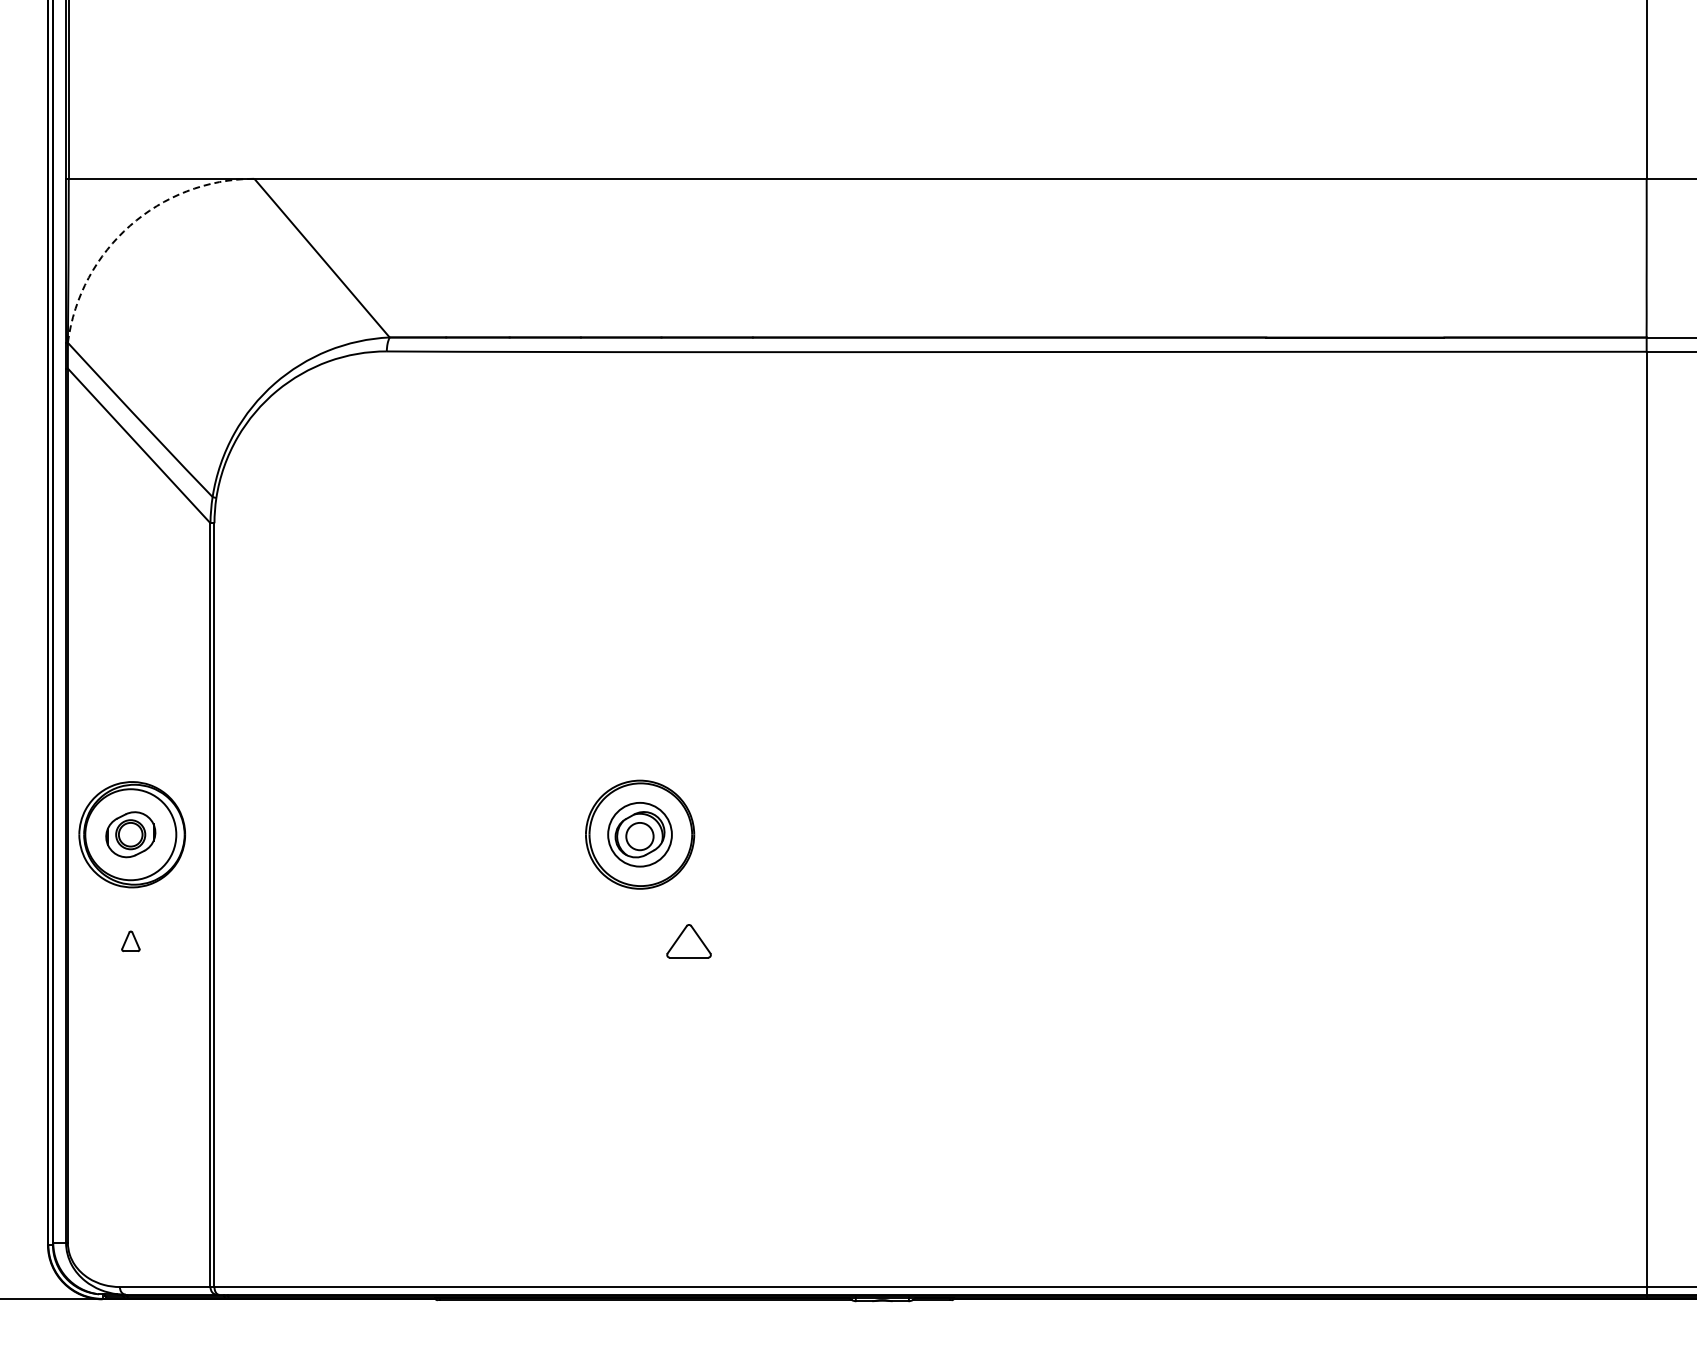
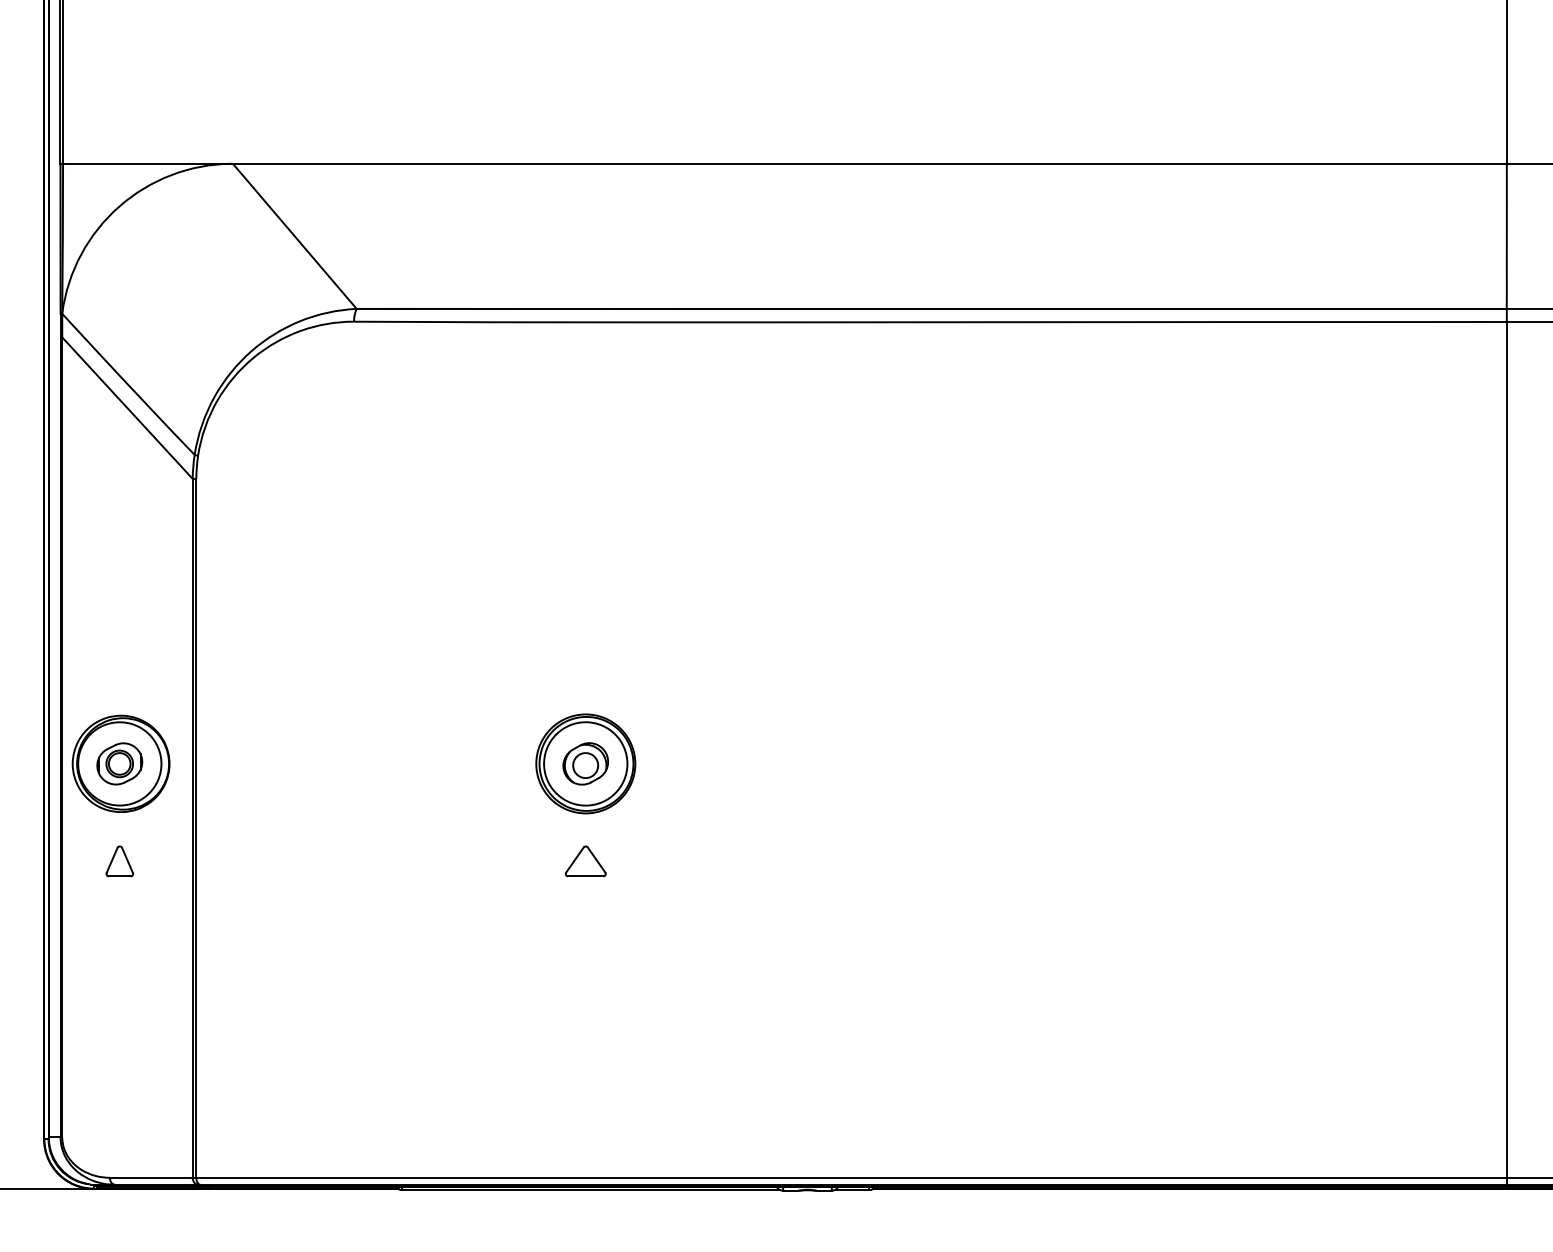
arc: (130, 225) -> (119, 206), dashed -> solid
circle: (639, 834) -> (585, 763), size x1.43
part: (130, 941) -> (119, 861), size x1.67
part: (688, 941) -> (585, 861), moved

